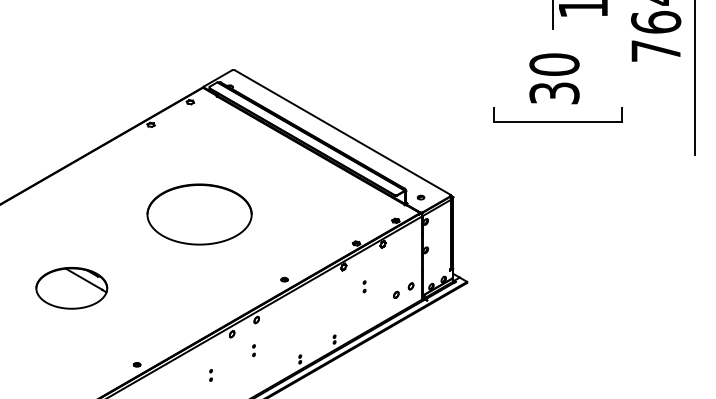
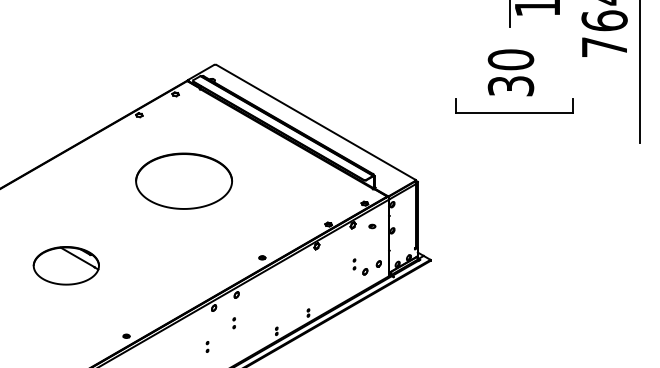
part: (420, 197) -> (371, 226), moved
part: (199, 214) -> (184, 181), moved
part: (364, 286) -> (354, 264), moved
part: (210, 375) -> (207, 347), moved

